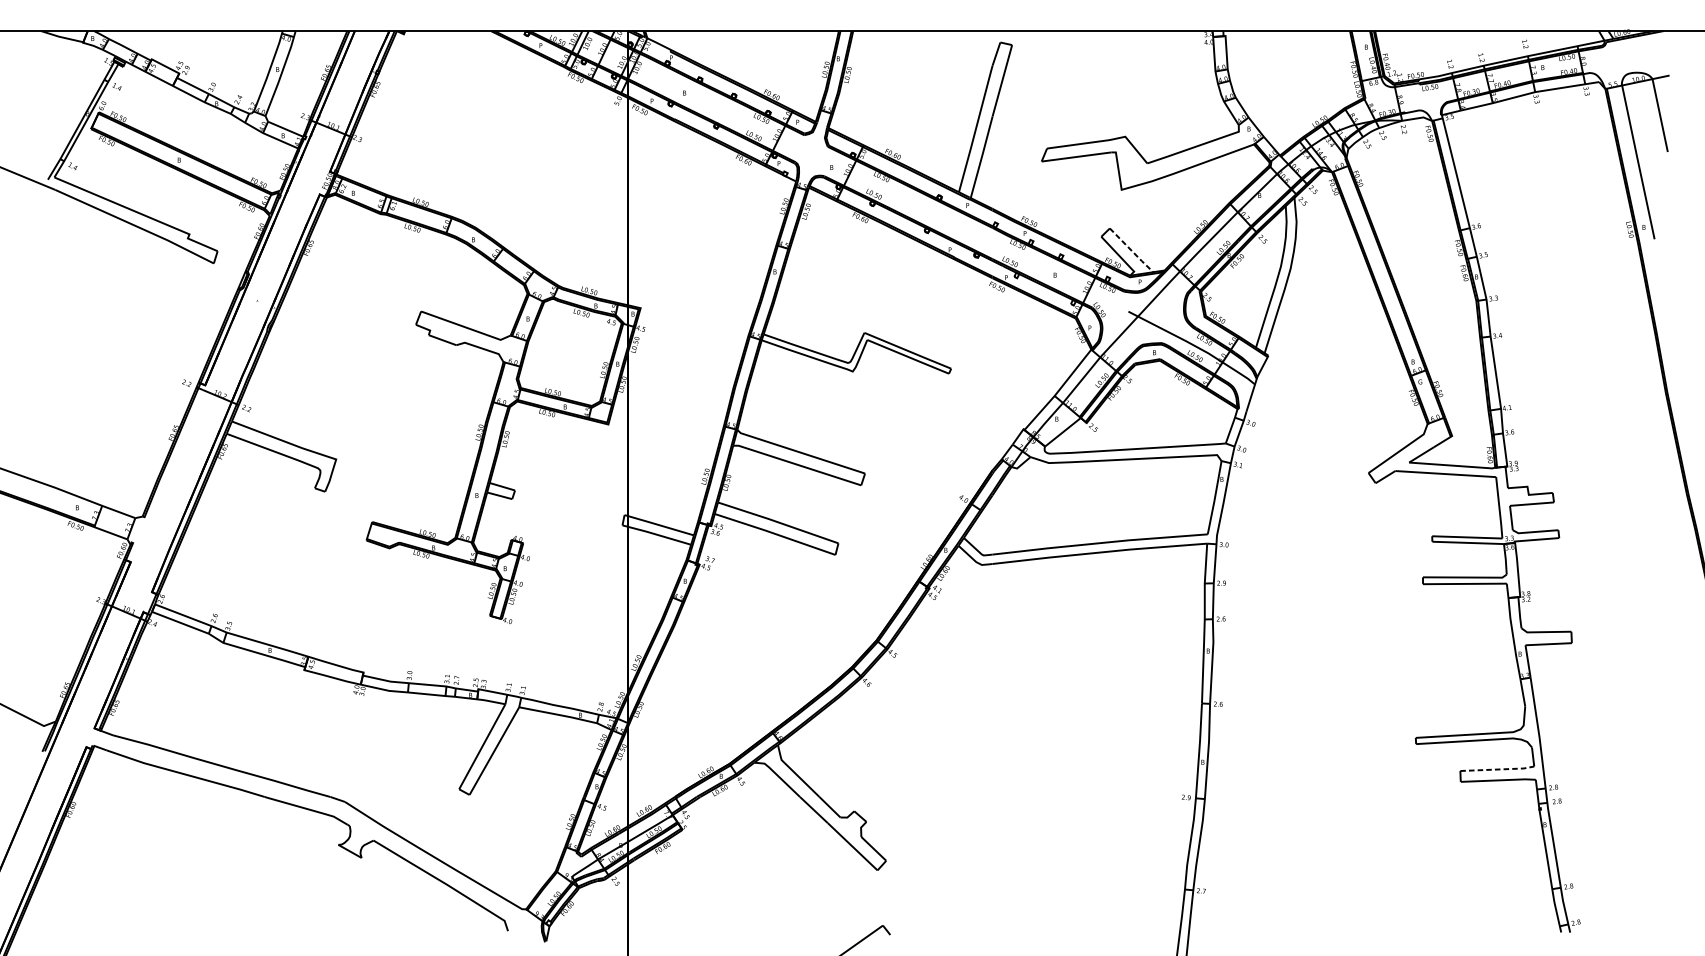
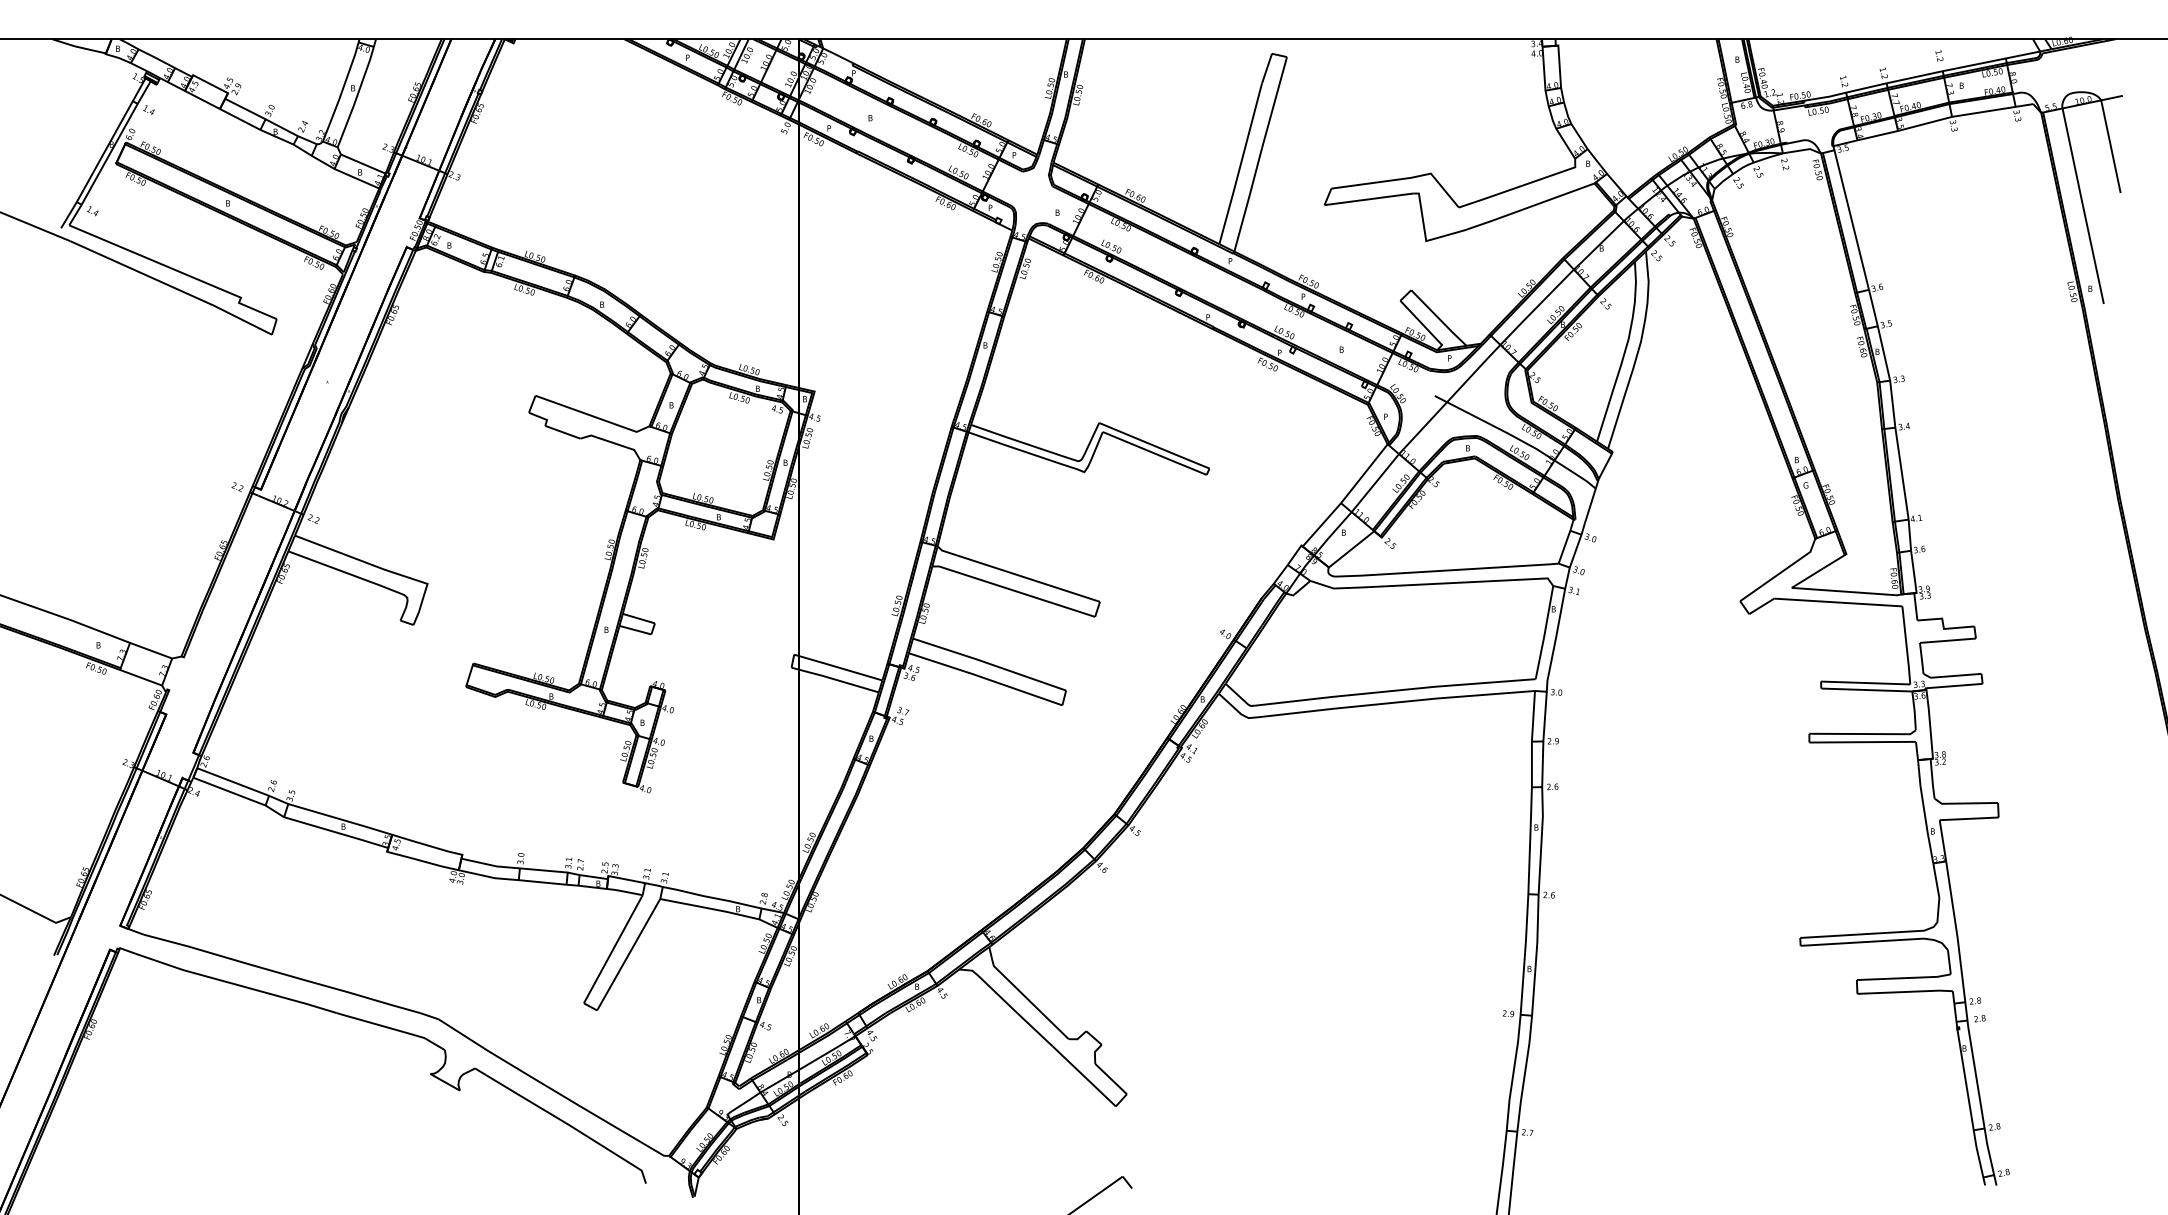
line: (1132, 251) -> (1439, 319), dashed -> solid
line: (1497, 769) -> (1904, 978), dashed -> solid

